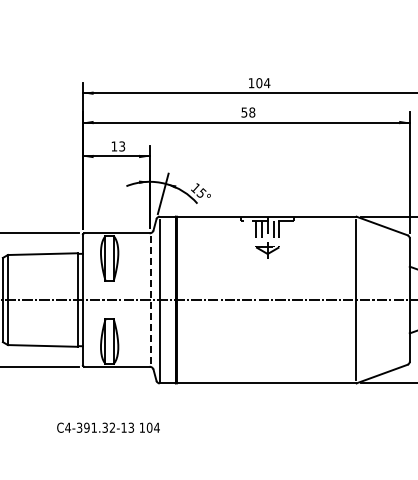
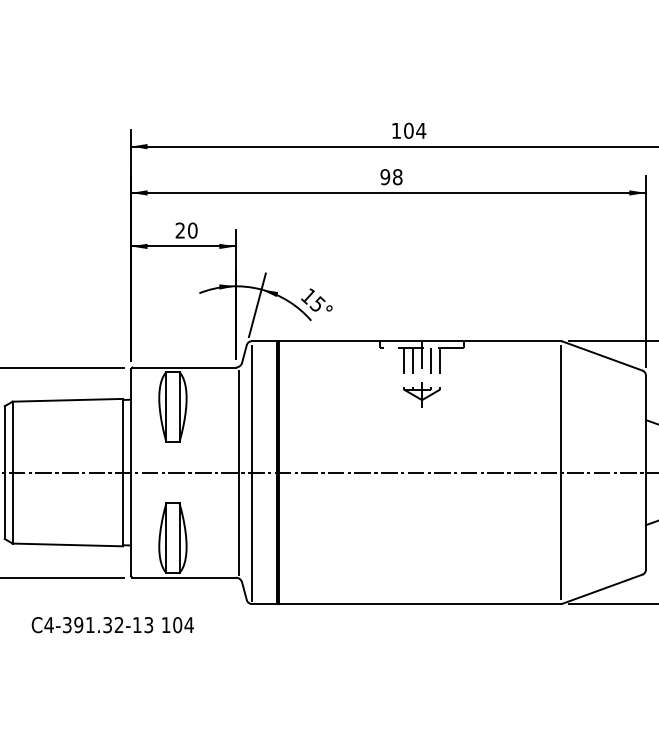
text: (244, 112) -> (385, 177), 58 -> 98
text: (118, 146) -> (186, 230), 13 -> 20
line: (151, 300) -> (238, 473), dashed -> solid
text: (108, 427) -> (112, 624), moved

